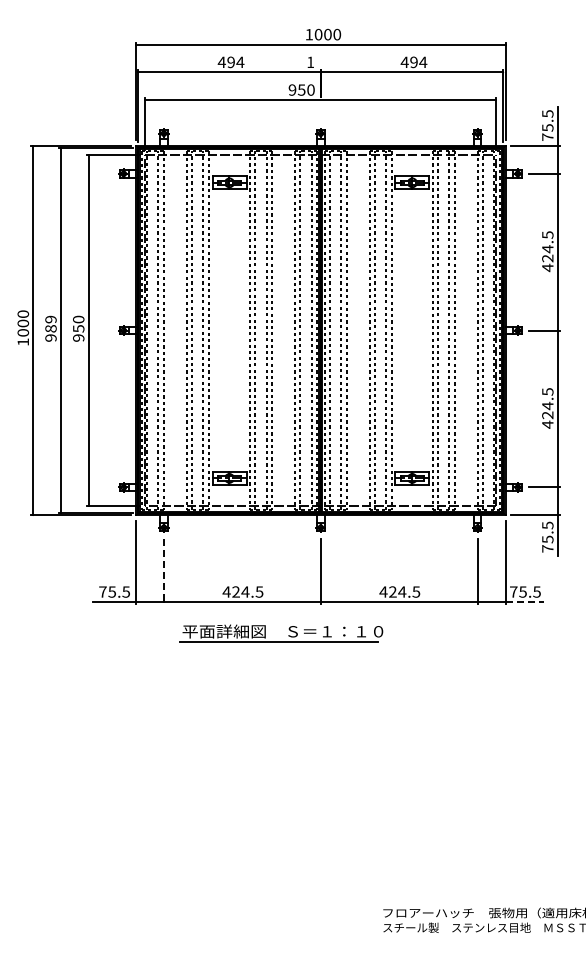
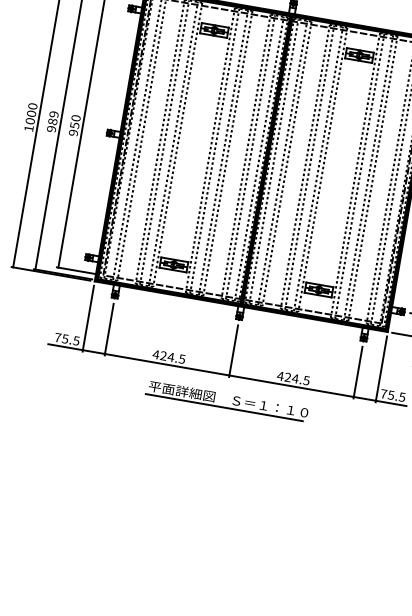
line: (163, 571) -> (108, 329), dashed -> solid
line: (525, 602) -> (391, 403), dashed -> solid
part: (288, 635) -> (232, 403), moved

